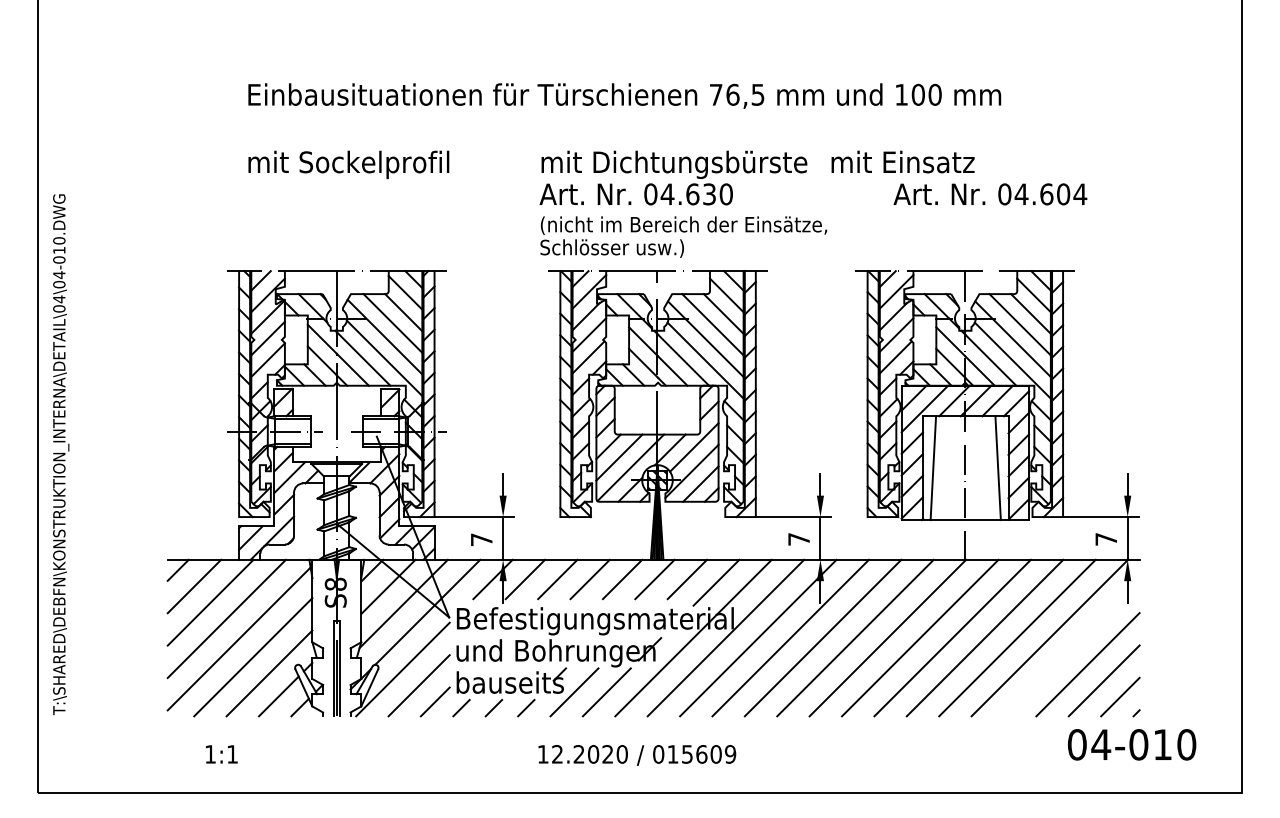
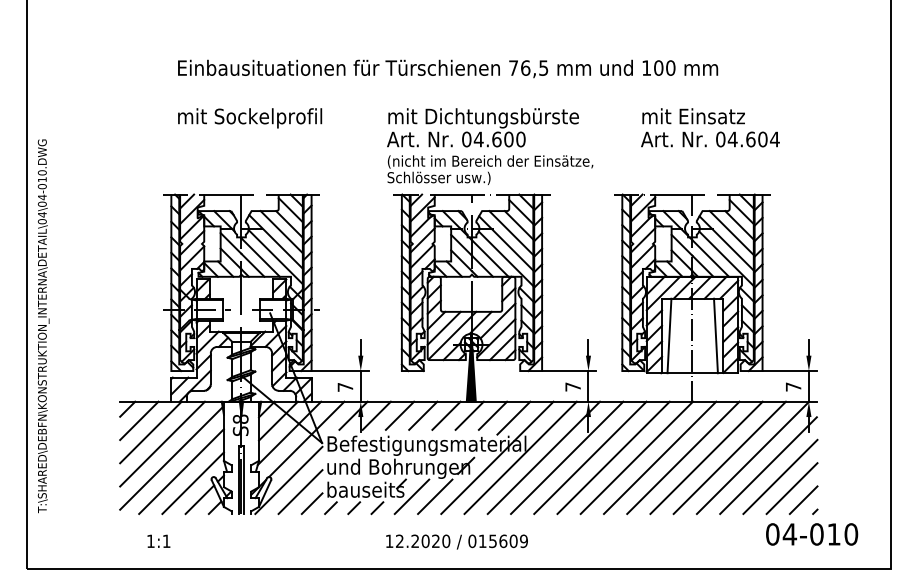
text: (902, 161) -> (693, 115), moved
text: (709, 194) -> (508, 139), 04.630 -> 04.600
line: (1070, 648) -> (767, 465), added

